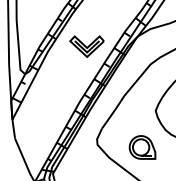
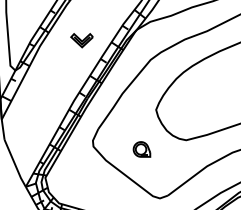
part: (86, 46) -> (81, 40), size x0.6
part: (142, 147) -> (141, 149), size x0.6

